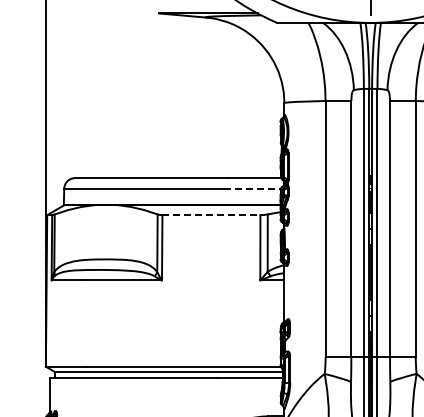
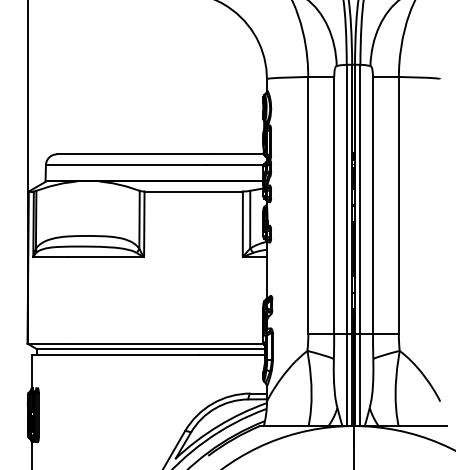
line: (252, 188) -> (234, 164), dashed -> solid
line: (212, 215) -> (194, 191), dashed -> solid

